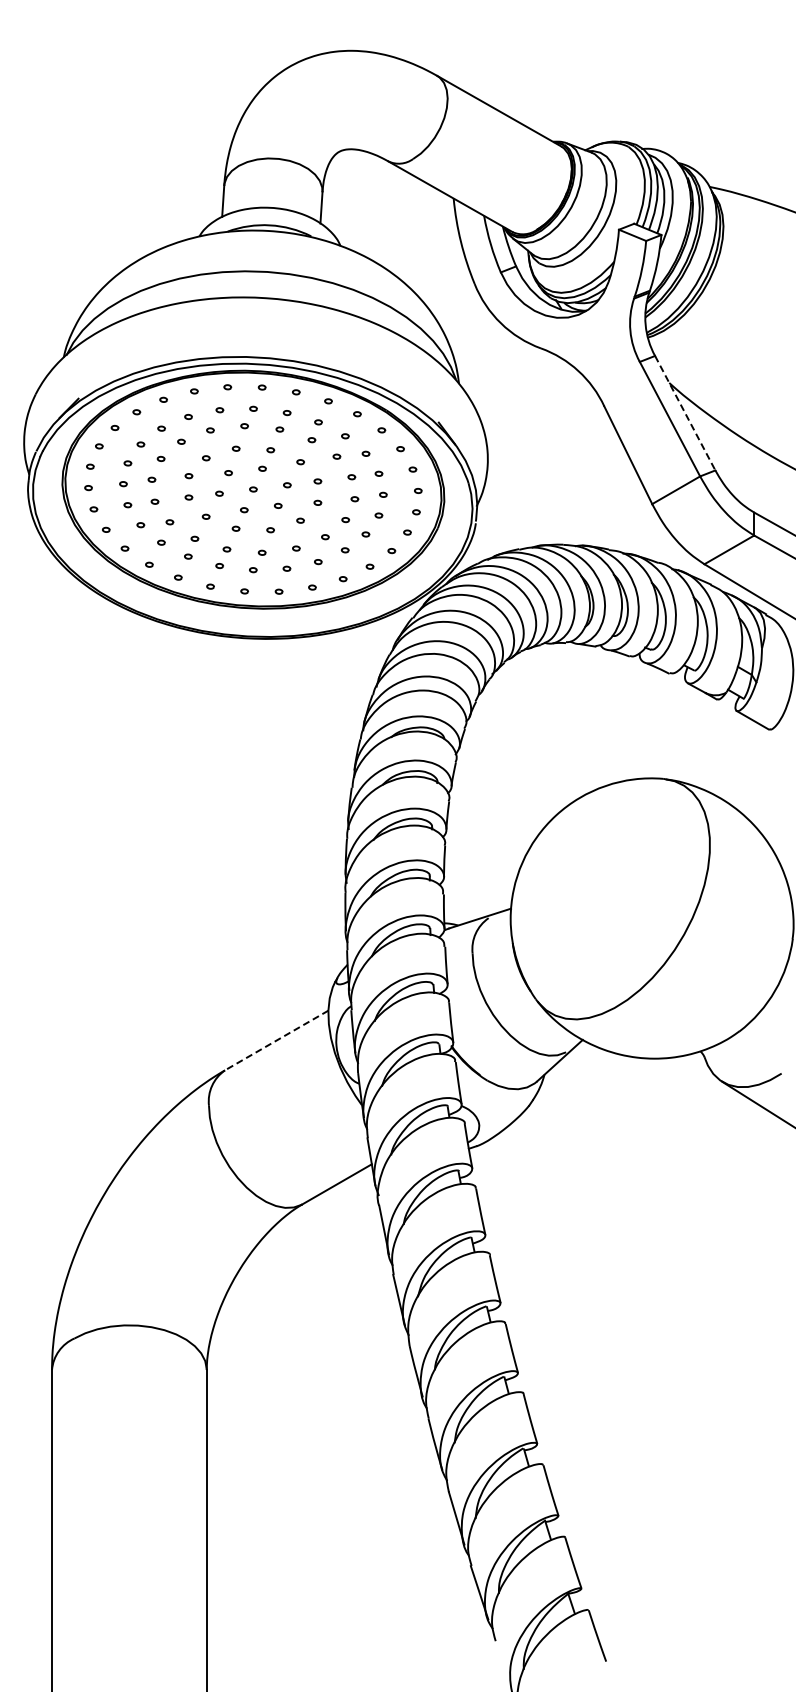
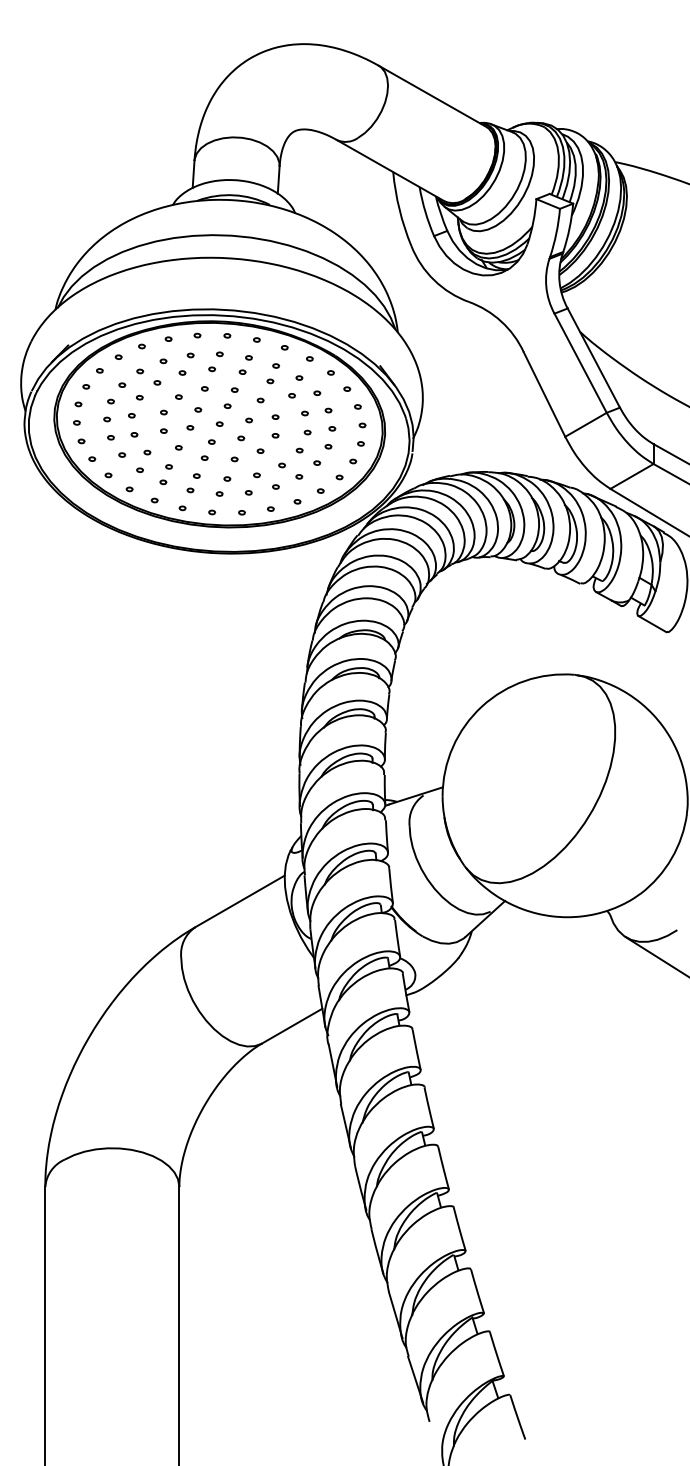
line: (685, 413) -> (594, 358), dashed -> solid
line: (276, 1040) -> (239, 901), dashed -> solid

